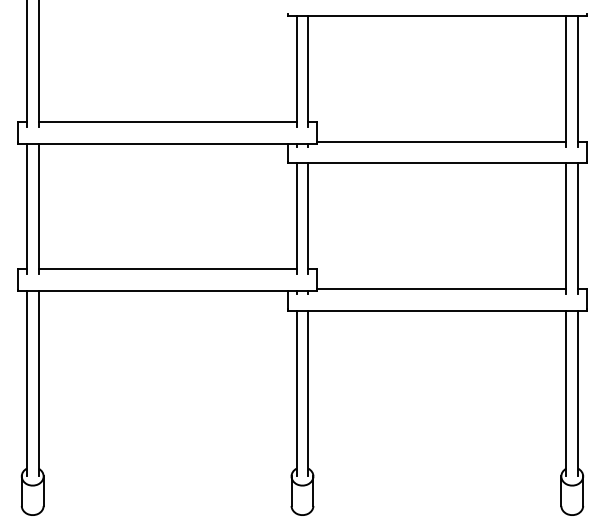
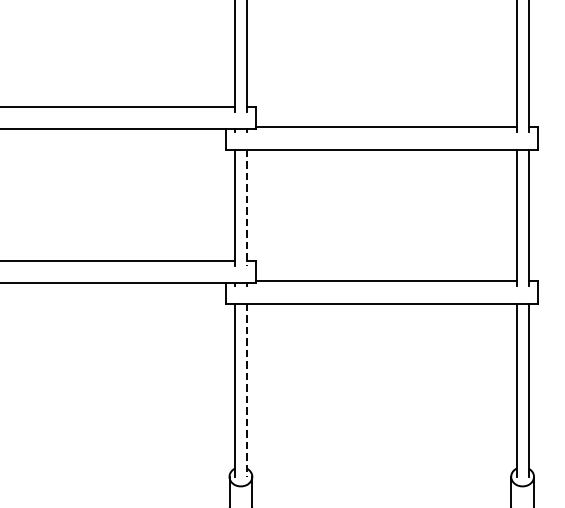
line: (308, 218) -> (247, 207), solid -> dashed
line: (308, 393) -> (247, 390), solid -> dashed

